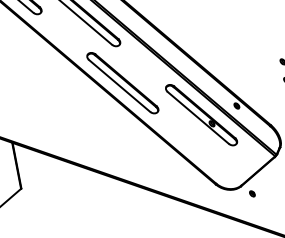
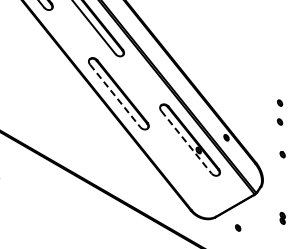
line: (120, 86) -> (115, 96), solid -> dashed
line: (198, 118) -> (186, 142), solid -> dashed
part: (252, 193) -> (238, 227), moved

